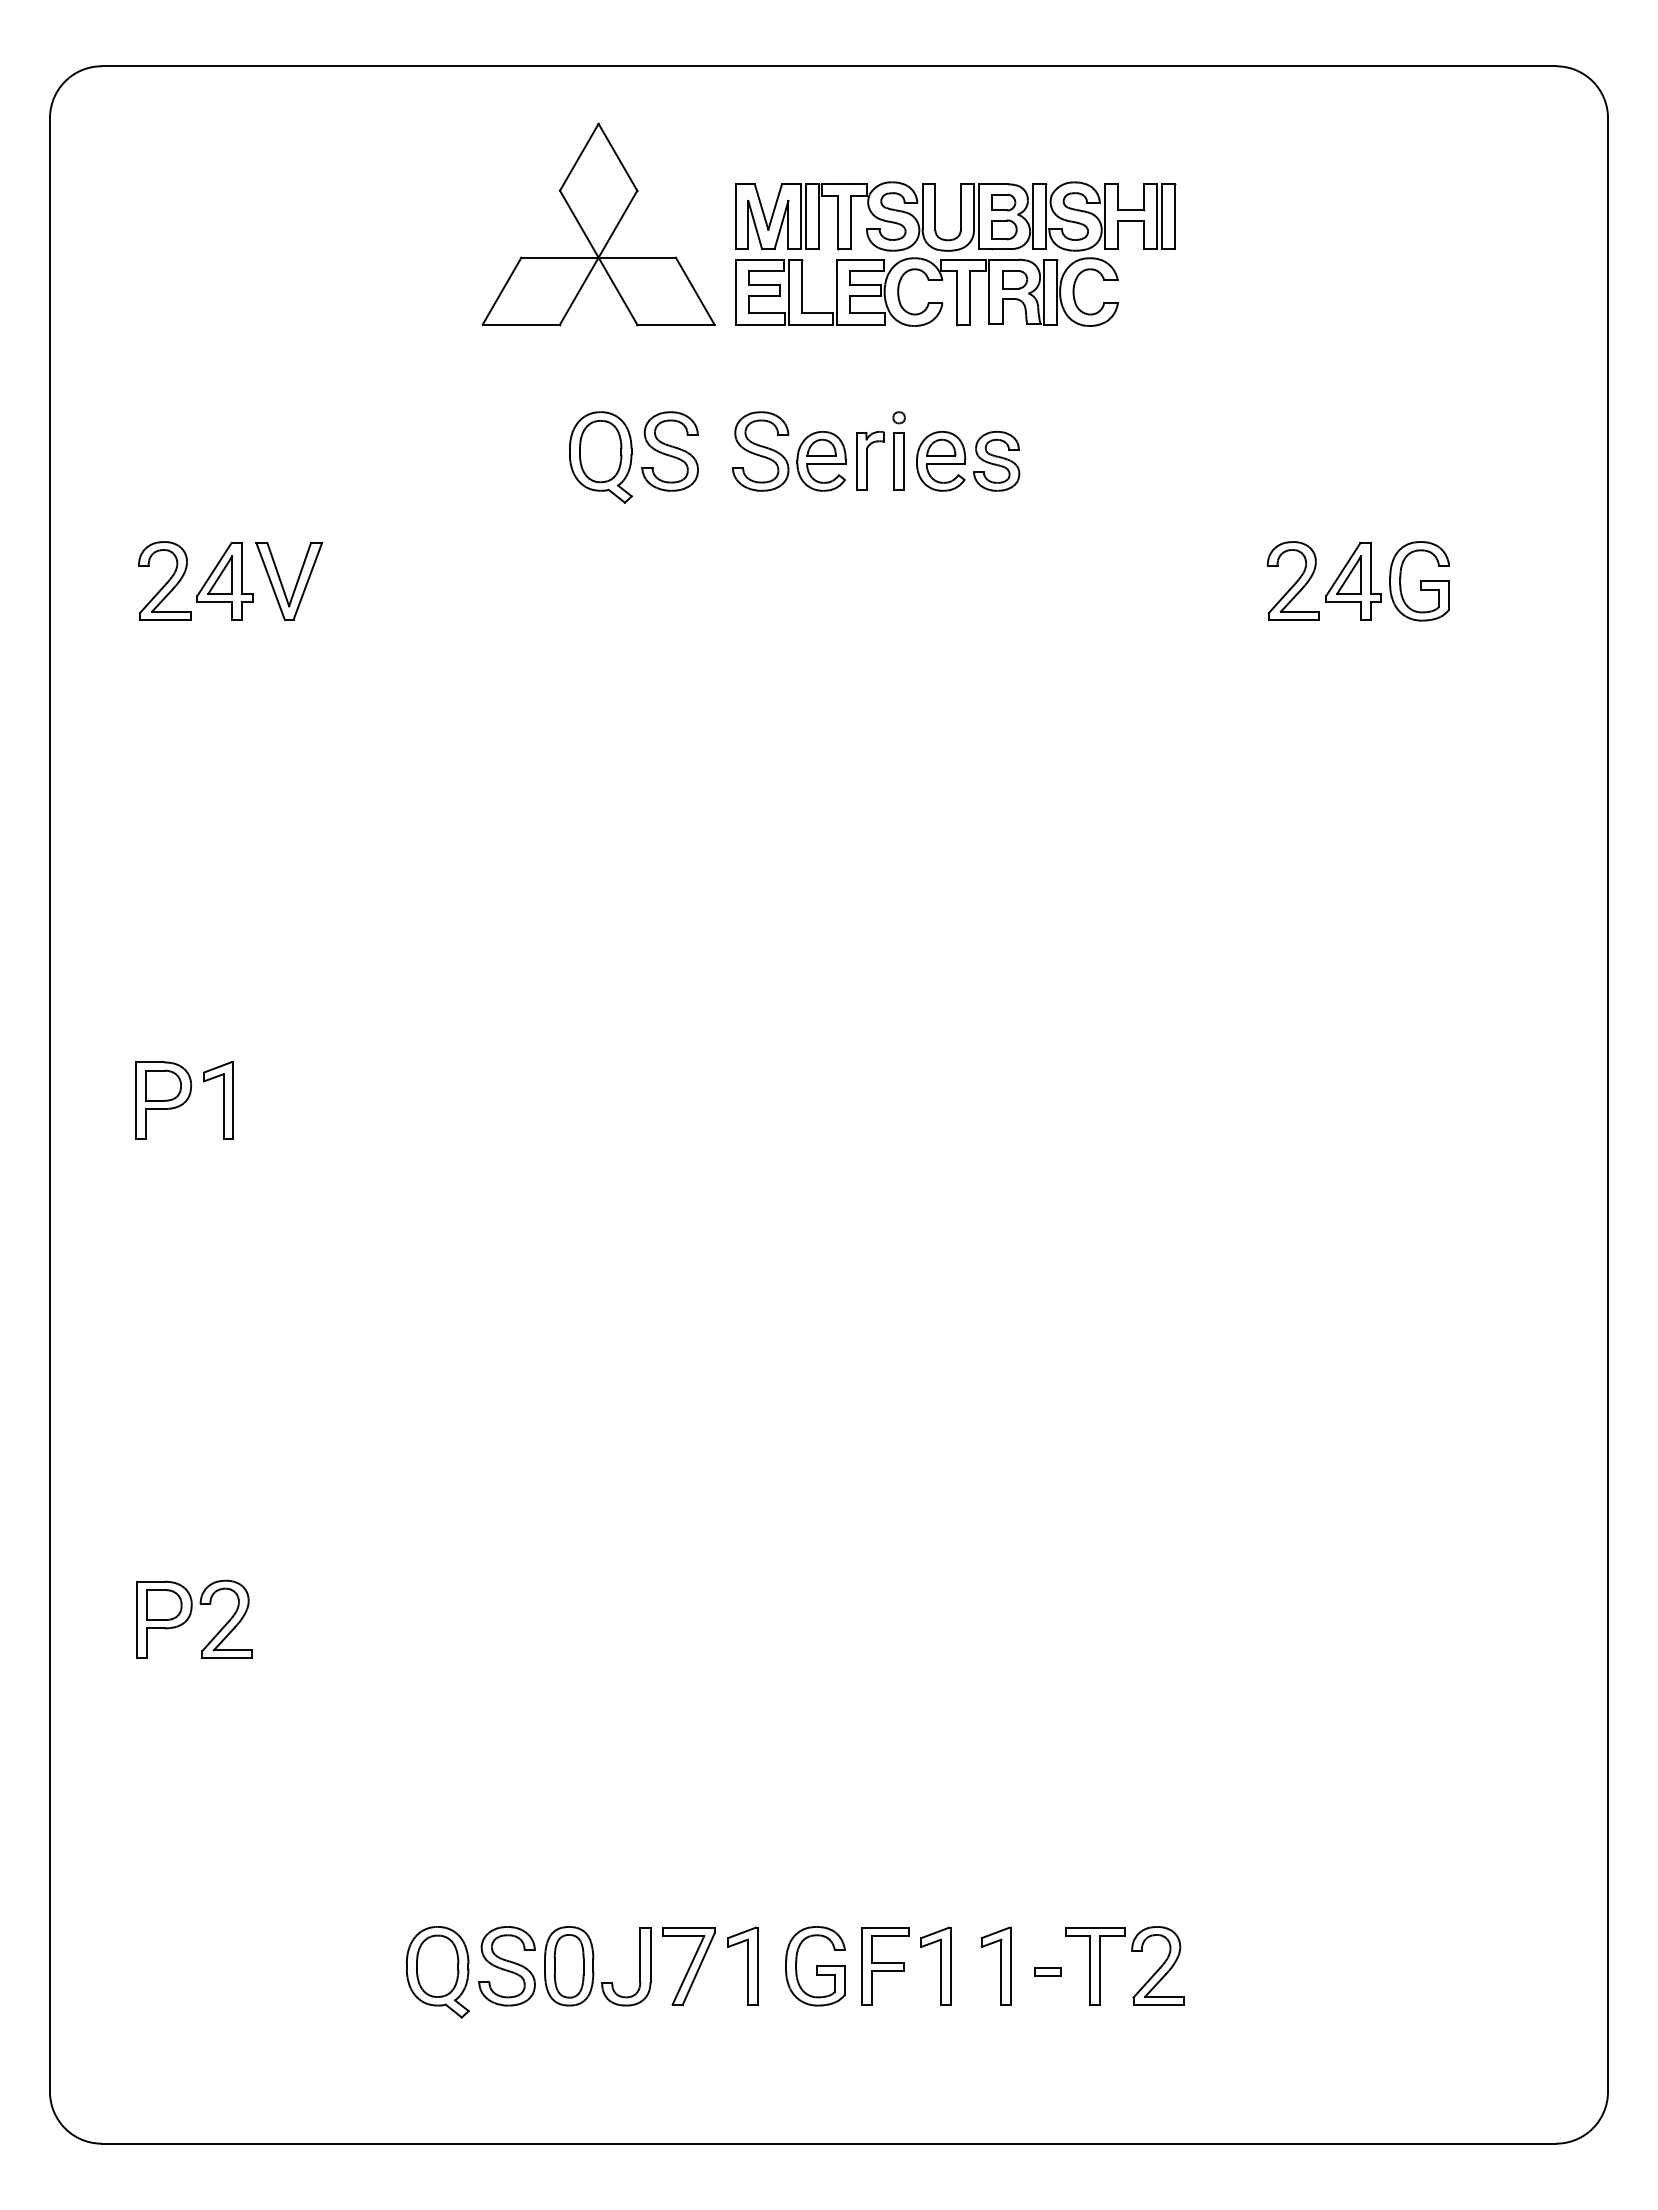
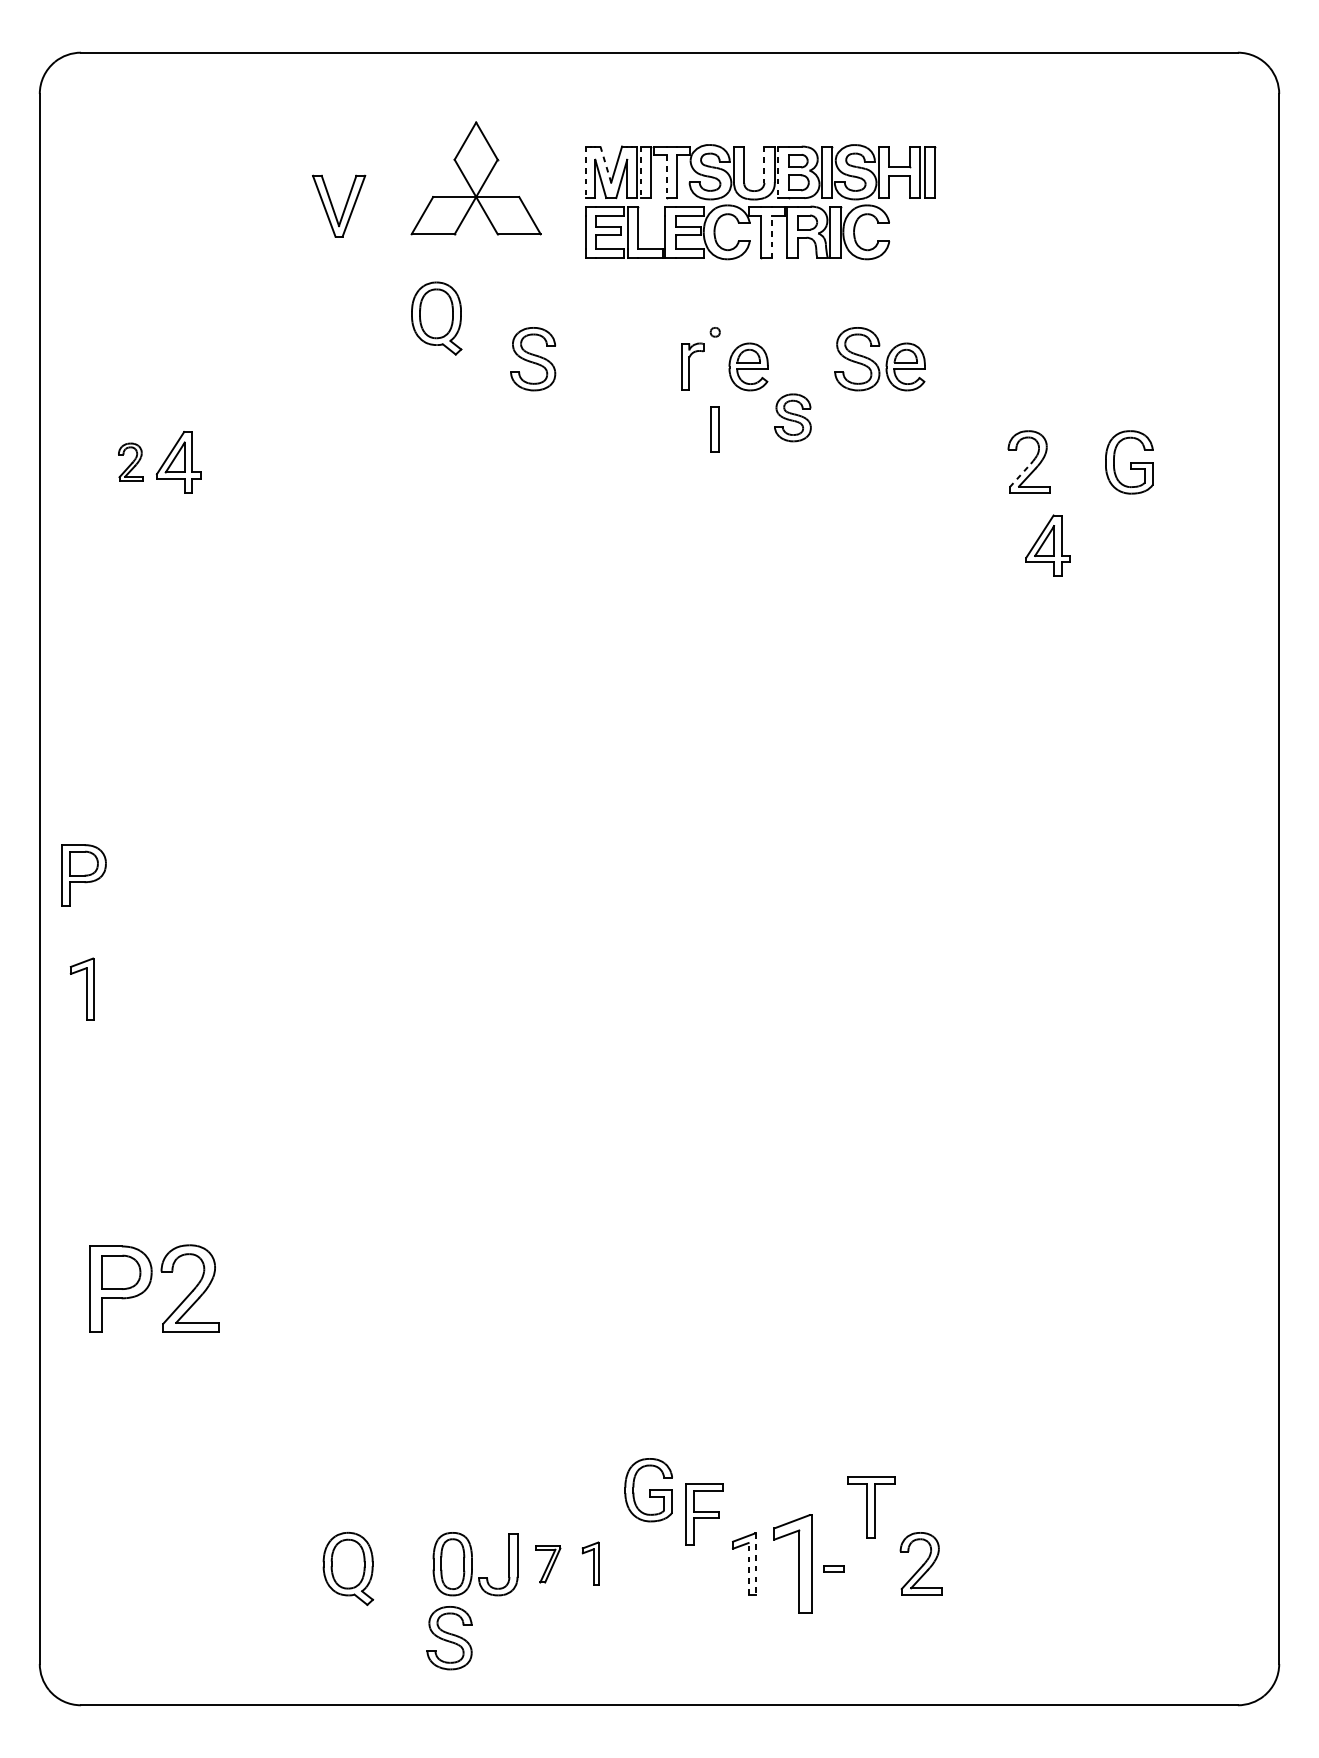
line: (761, 207) -> (605, 165), solid -> dashed
line: (960, 207) -> (764, 165), solid -> dashed
line: (736, 217) -> (585, 172), solid -> dashed
line: (805, 217) -> (640, 172), solid -> dashed
line: (978, 217) -> (778, 172), solid -> dashed
line: (838, 222) -> (667, 176), solid -> dashed
part: (598, 224) -> (476, 178), size x0.7
line: (970, 297) -> (772, 236), solid -> dashed
part: (784, 456) -> (876, 363), moved
part: (600, 457) -> (436, 318), moved
part: (898, 461) -> (714, 429), moved
part: (996, 461) -> (792, 418), moved
part: (164, 580) -> (130, 461), size x0.6
part: (1353, 581) -> (1048, 546), moved
part: (282, 583) -> (333, 207), moved
line: (1282, 597) -> (1020, 475), solid -> dashed
part: (163, 1100) -> (83, 875), moved
part: (218, 1100) -> (82, 989), moved
part: (194, 1618) -> (154, 1287), size x1.4
part: (742, 1965) -> (590, 1563), size x0.7
part: (995, 1965) -> (791, 1563), size x1.6
part: (506, 1966) -> (449, 1638), moved
part: (688, 1966) -> (547, 1564), size x0.6
part: (815, 1966) -> (648, 1490), moved
part: (885, 1966) -> (704, 1515), moved
line: (950, 1966) -> (756, 1564), solid -> dashed
part: (1095, 1966) -> (871, 1507), moved
line: (941, 1971) -> (748, 1568), solid -> dashed

